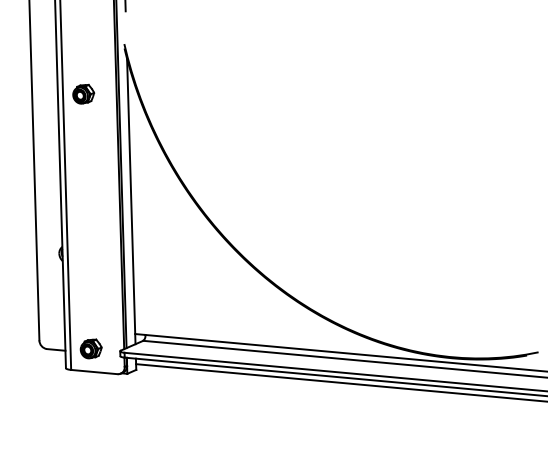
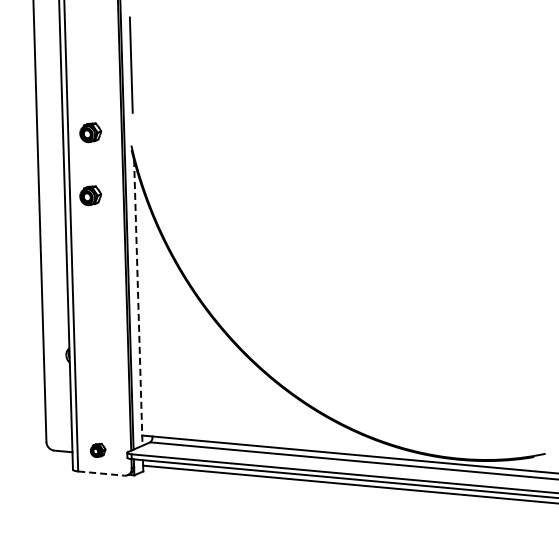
part: (83, 30) -> (90, 132), added
line: (131, 200) -> (138, 302), solid -> dashed
part: (90, 348) -> (97, 450), size x0.7
line: (94, 371) -> (101, 473), solid -> dashed

